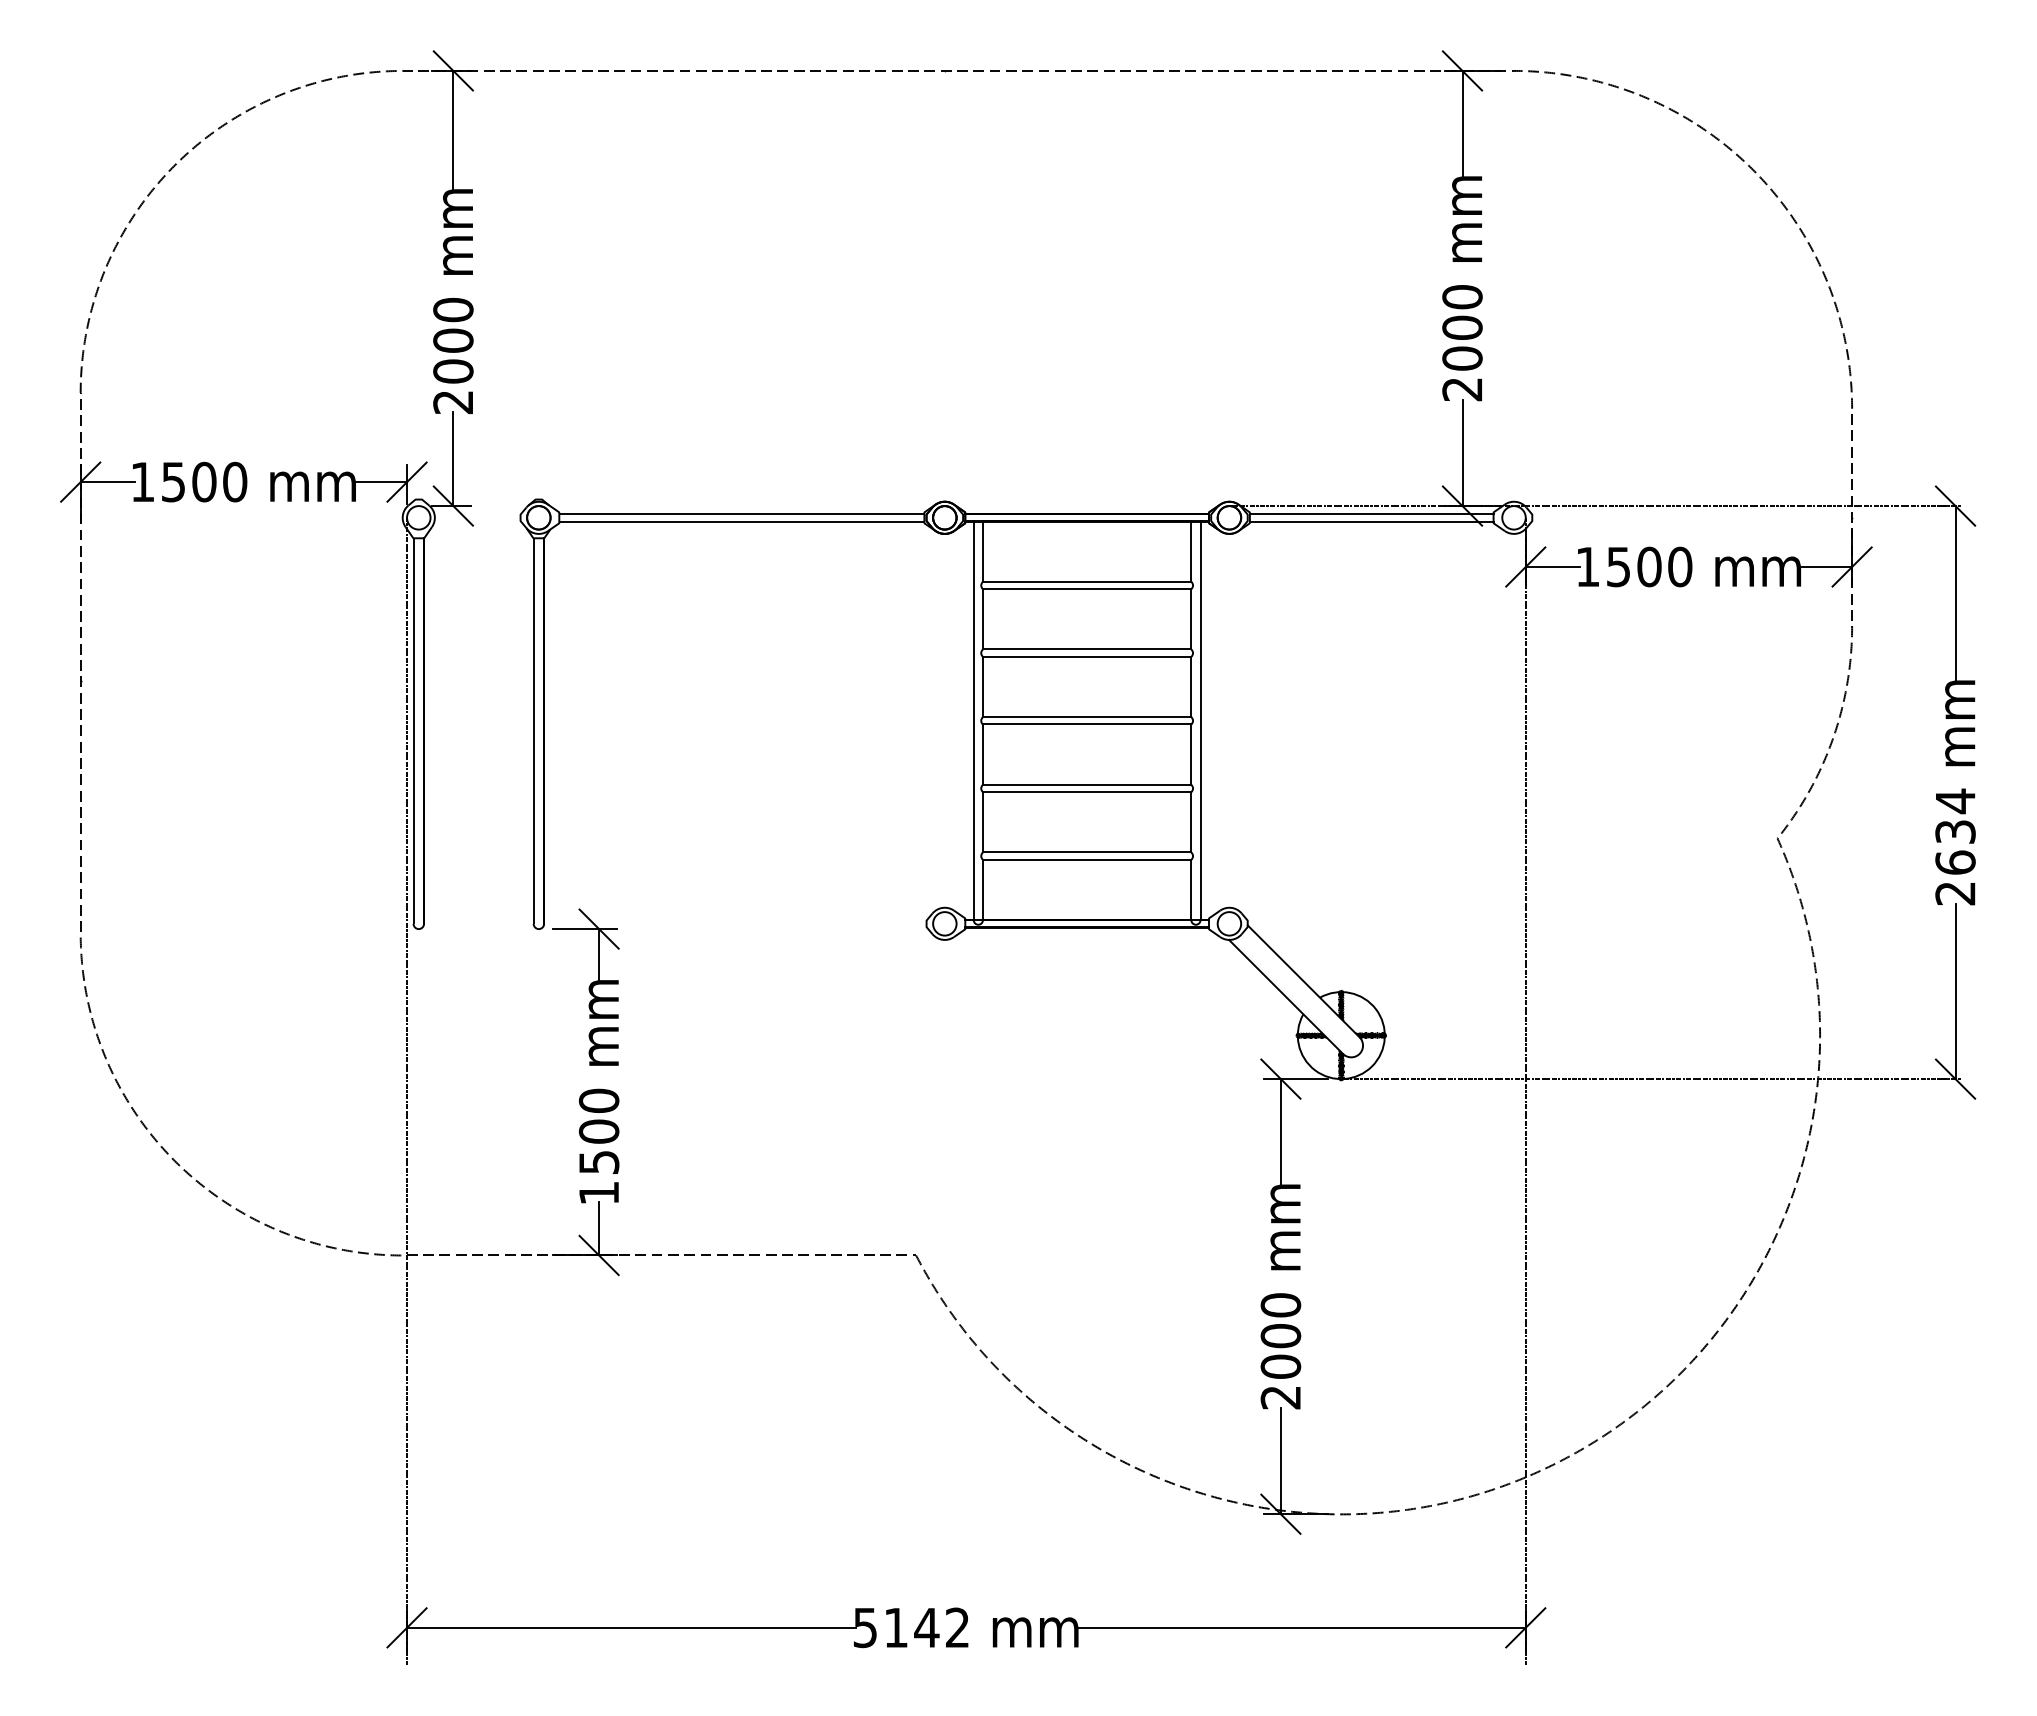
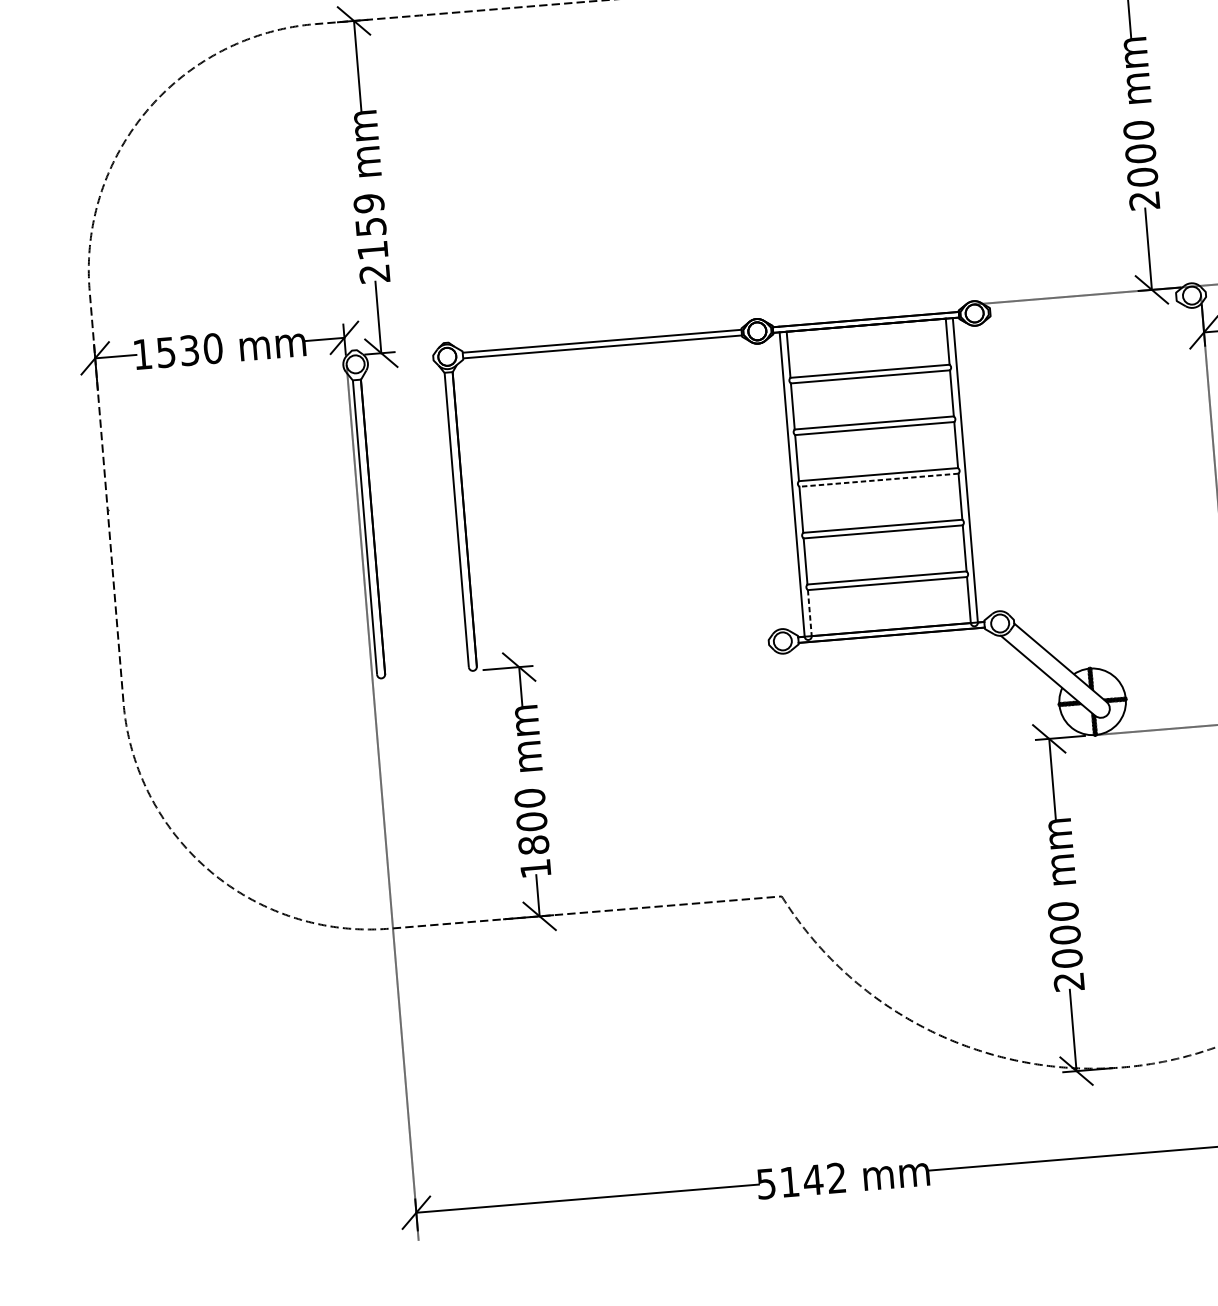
text: (453, 340) -> (371, 226), 2000 -> 2159
text: (204, 481) -> (189, 350), 1500 -> 1530
line: (1371, 514) -> (1082, 302), removed
line: (1371, 521) -> (1083, 307), removed
line: (1086, 724) -> (878, 480), solid -> dashed
line: (982, 890) -> (809, 613), solid -> dashed
text: (598, 1162) -> (533, 845), 1500 -> 1800

